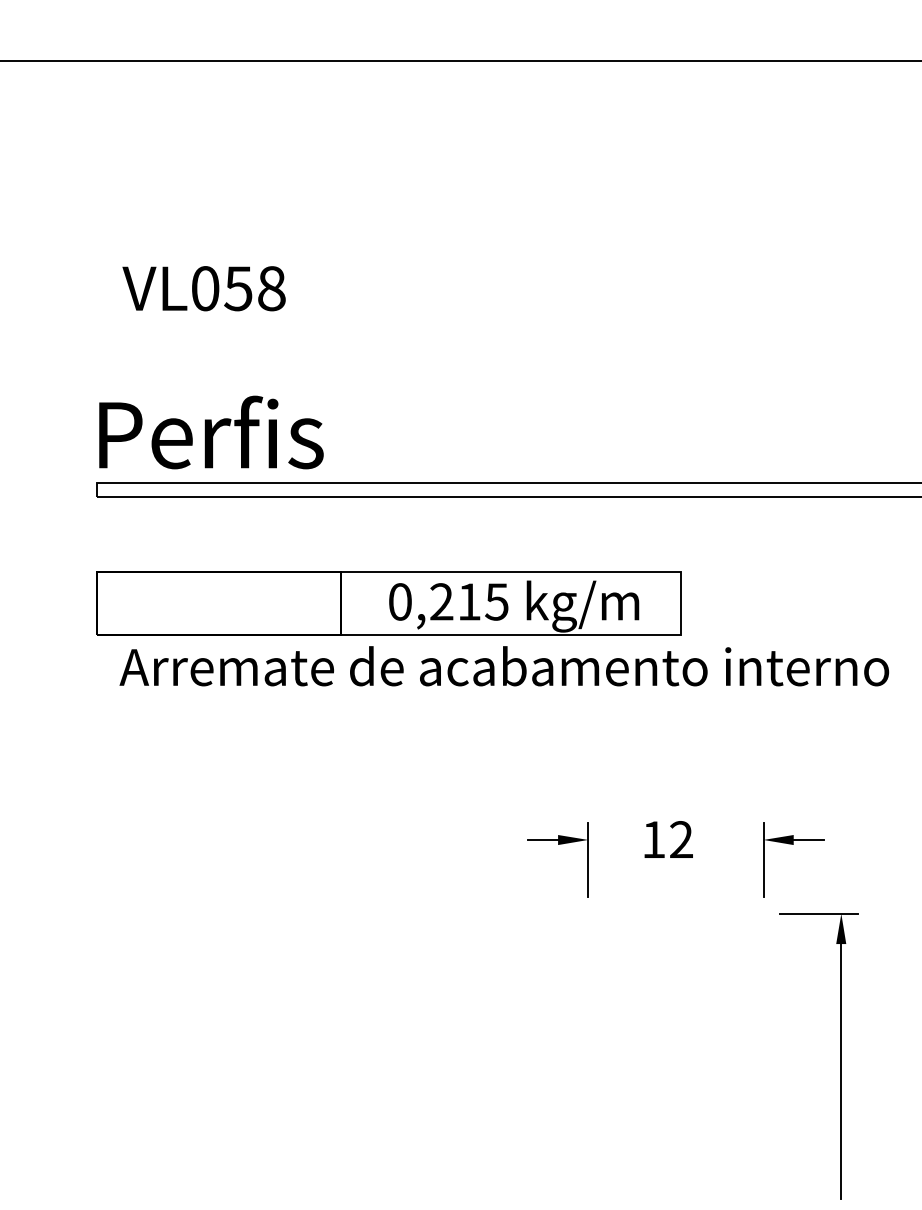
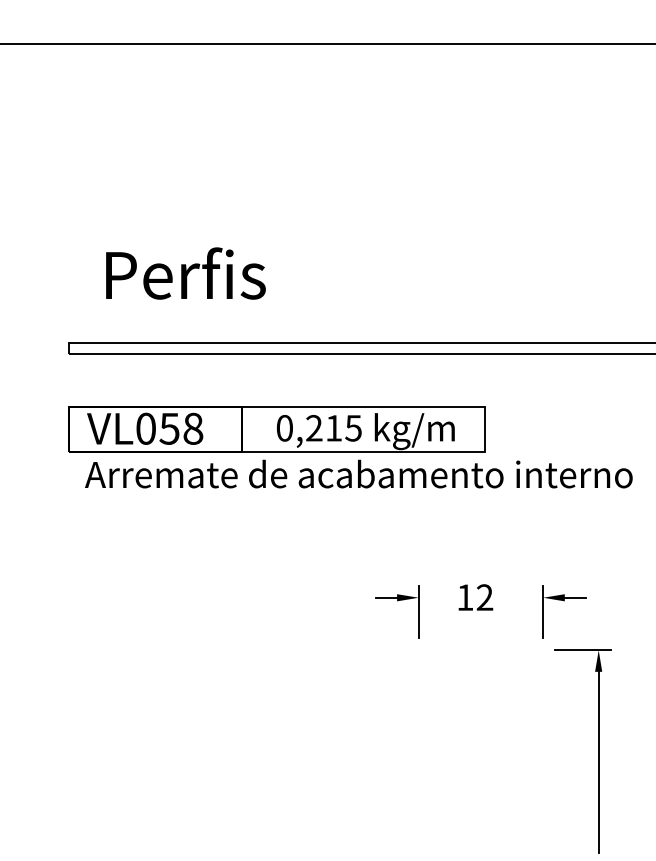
text: (203, 288) -> (144, 428), moved
text: (211, 432) -> (185, 273), moved

